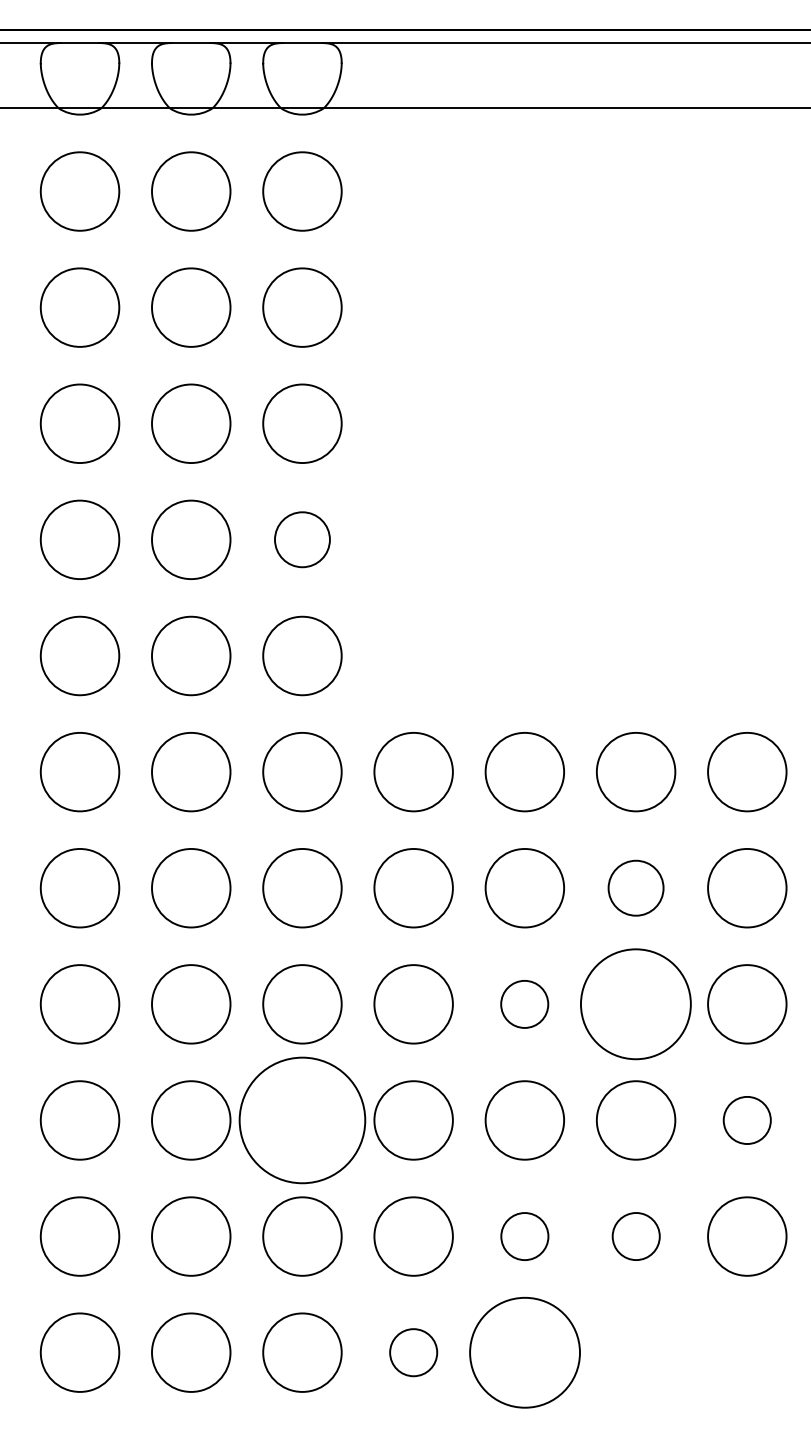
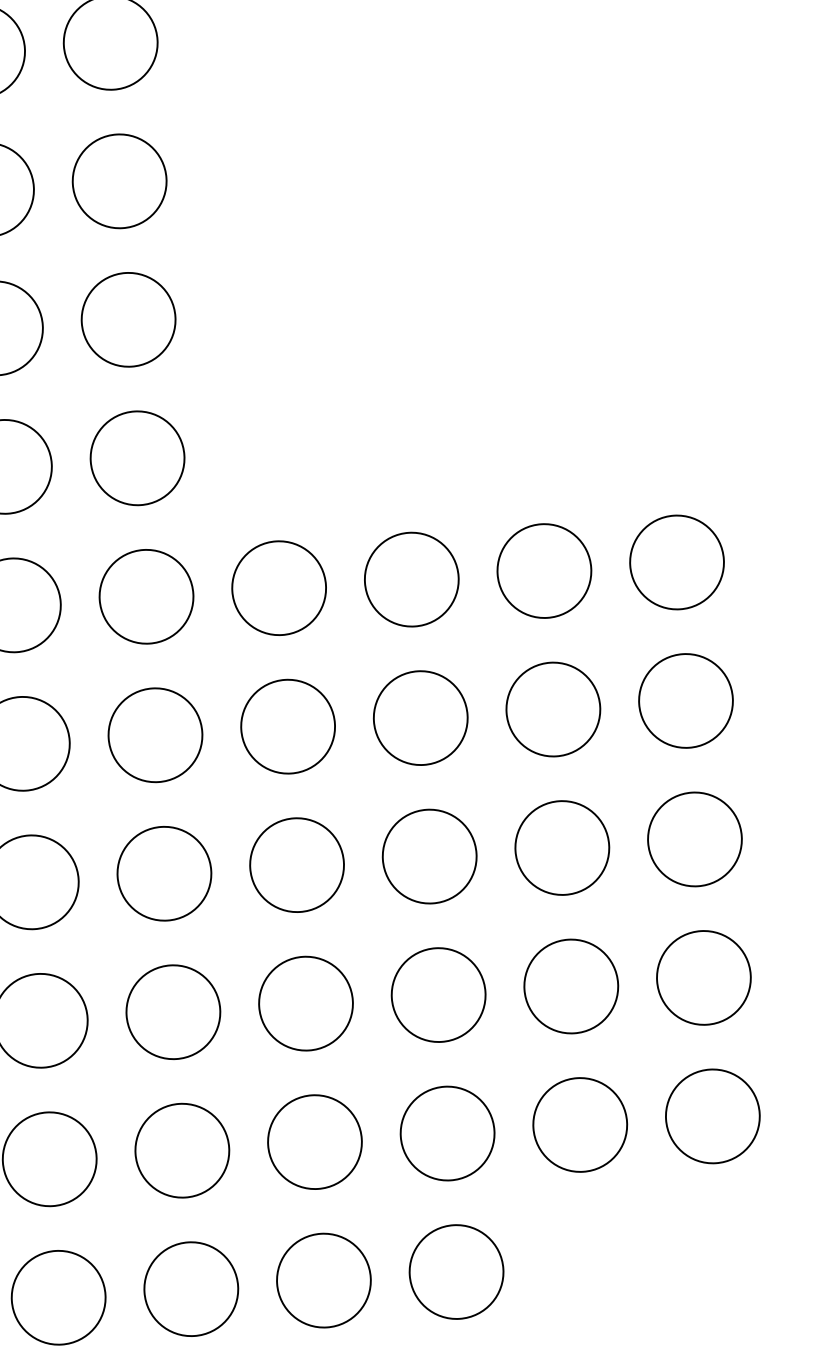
circle: (302, 539) -> (128, 319), size x1.43
circle: (635, 887) -> (552, 708), size x1.43
circle: (524, 1004) -> (429, 856), size x1.67
circle: (636, 1004) -> (562, 848), size x0.71
circle: (302, 1120) -> (173, 1012), size x0.62
circle: (747, 1120) -> (704, 977), size x1.67
circle: (524, 1236) -> (447, 1133), size x1.67
circle: (636, 1236) -> (580, 1124), size x1.67
circle: (413, 1352) -> (323, 1280), size x1.67
circle: (524, 1352) -> (456, 1271), size x0.71

